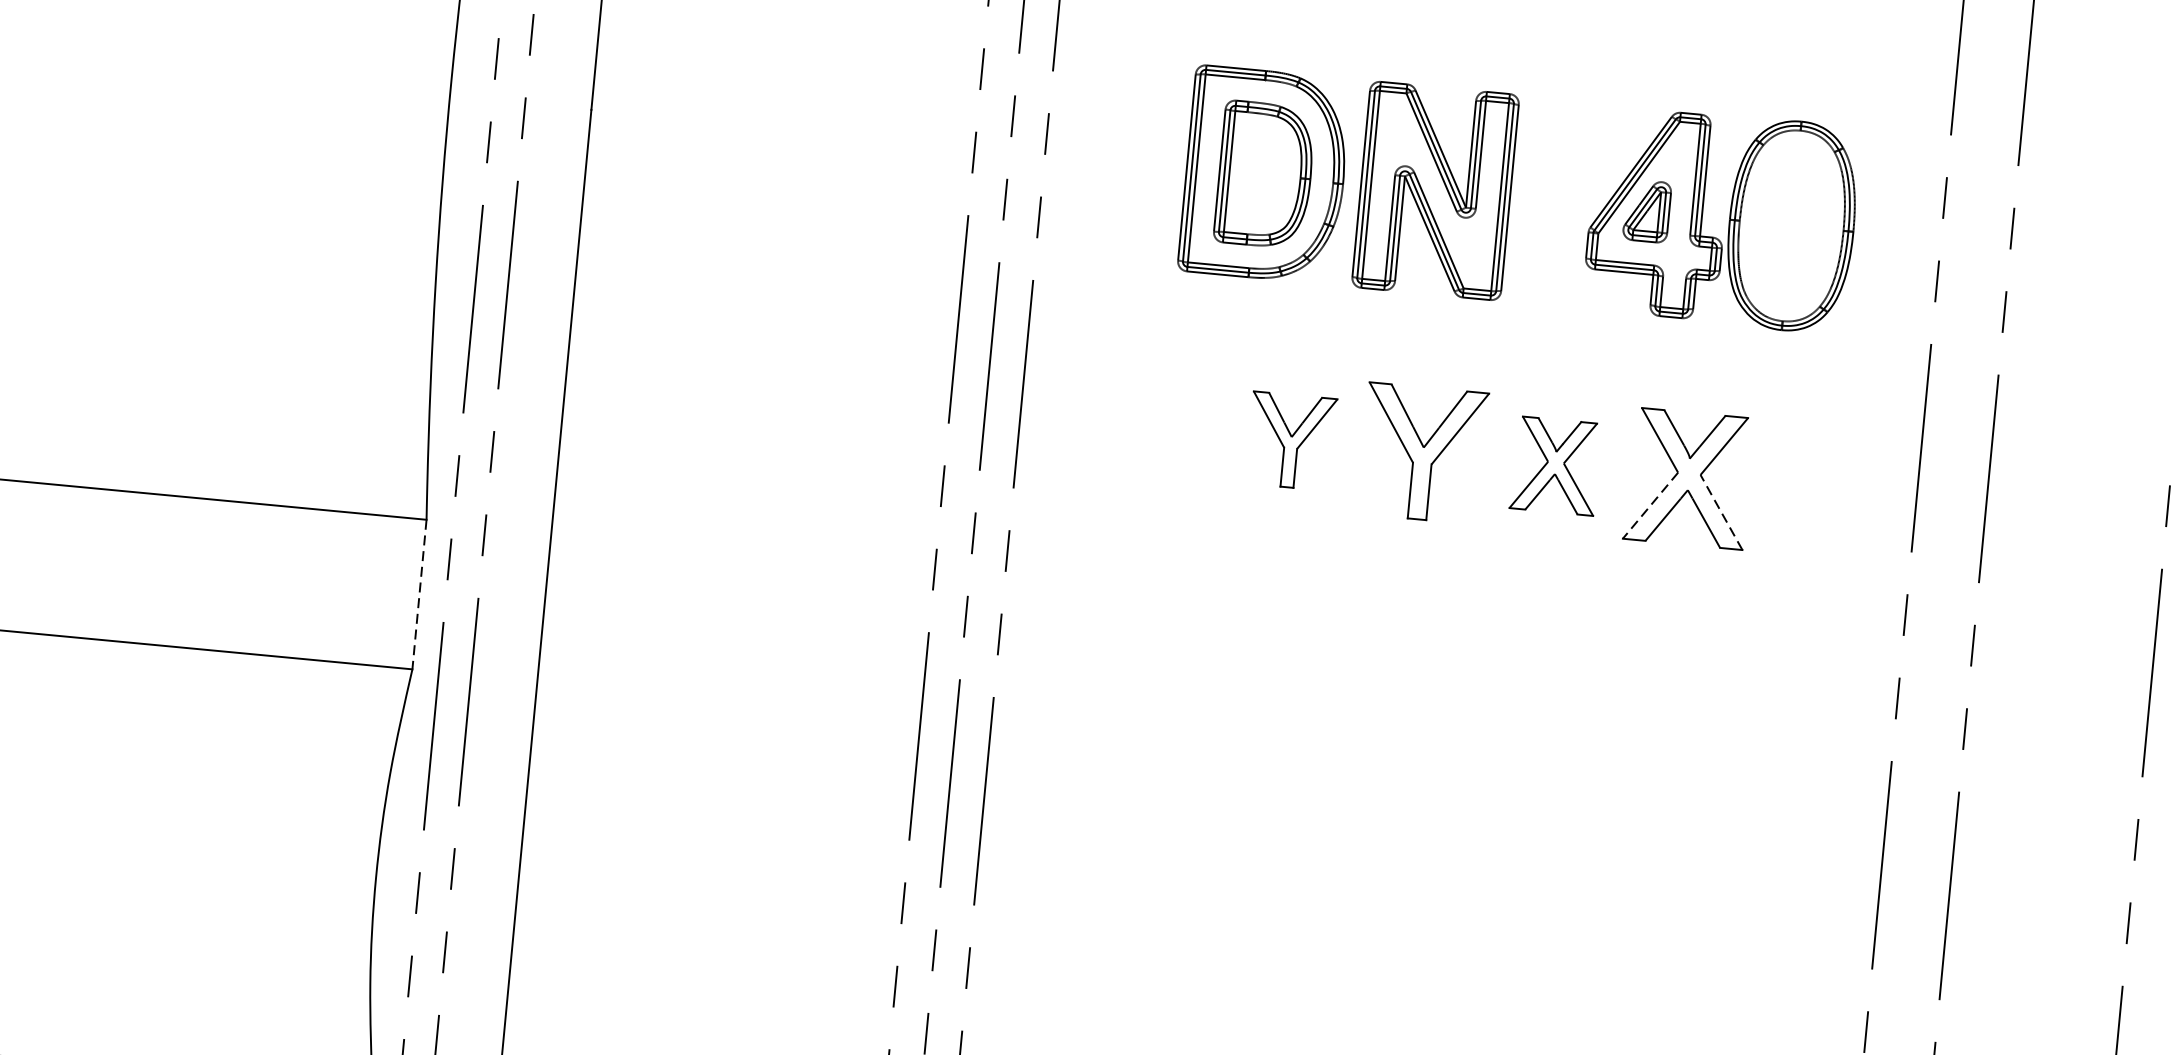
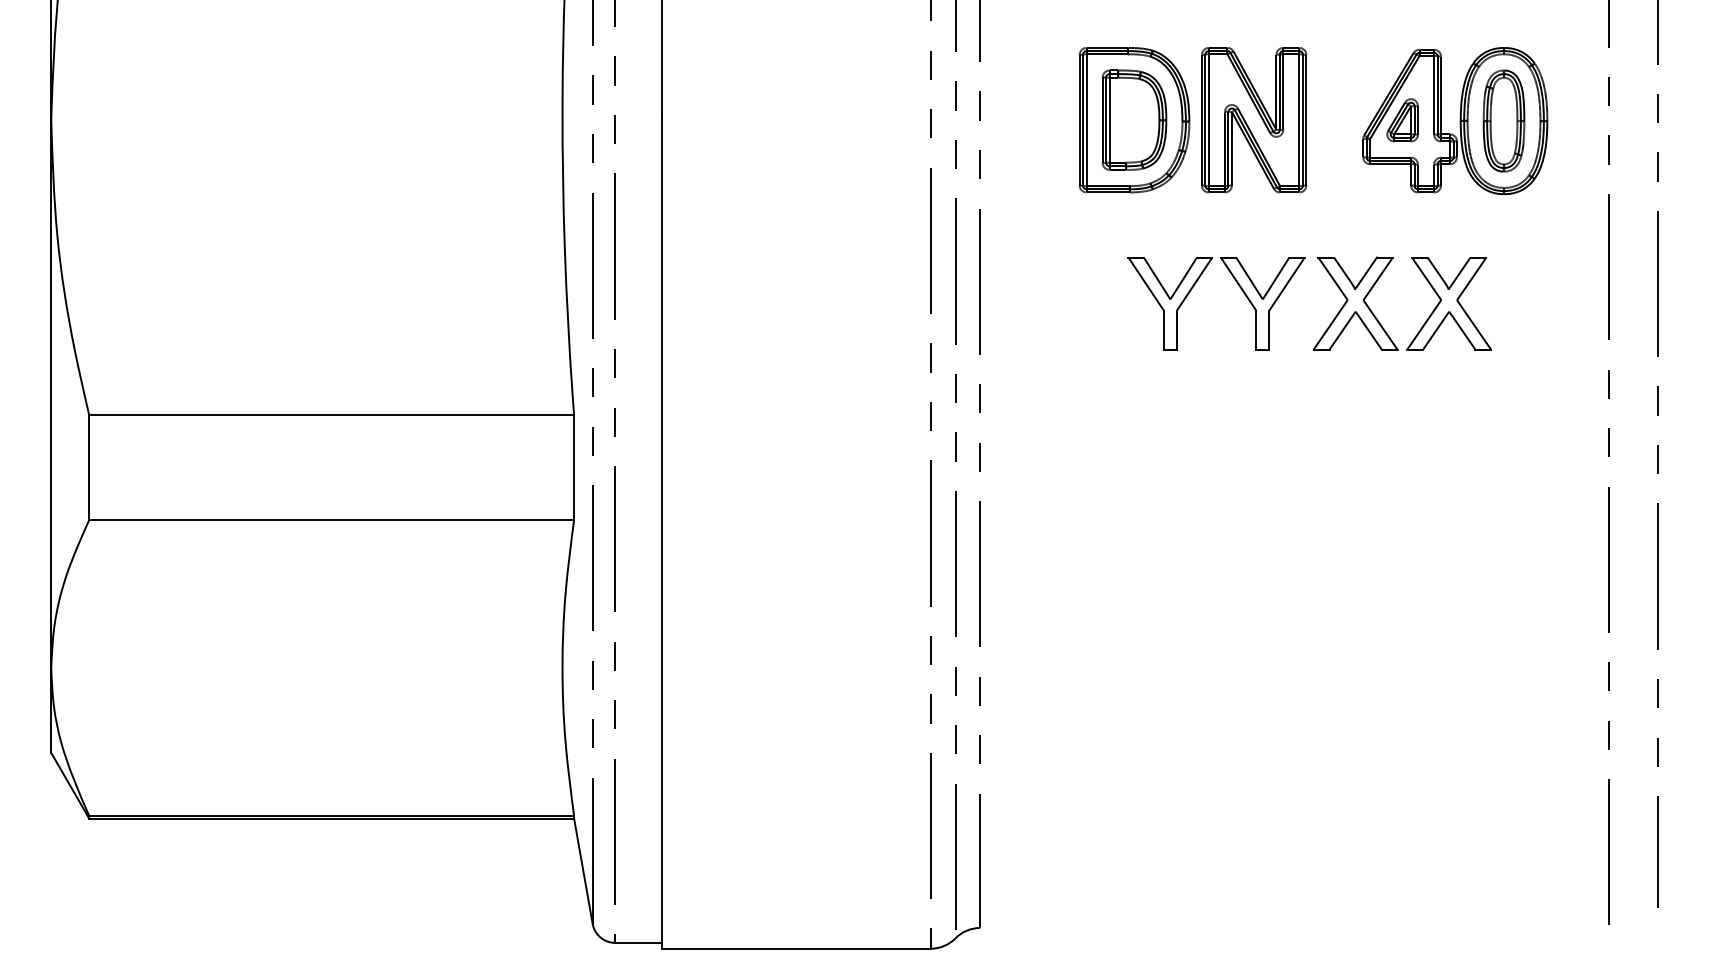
part: (1790, 225) -> (1503, 120), added
part: (1290, 440) -> (1169, 303), size x1.43
part: (1555, 465) -> (1355, 303), size x1.43
line: (1650, 505) -> (1424, 324), dashed -> solid
line: (1720, 511) -> (1473, 324), dashed -> solid
line: (419, 595) -> (574, 468), dashed -> solid

